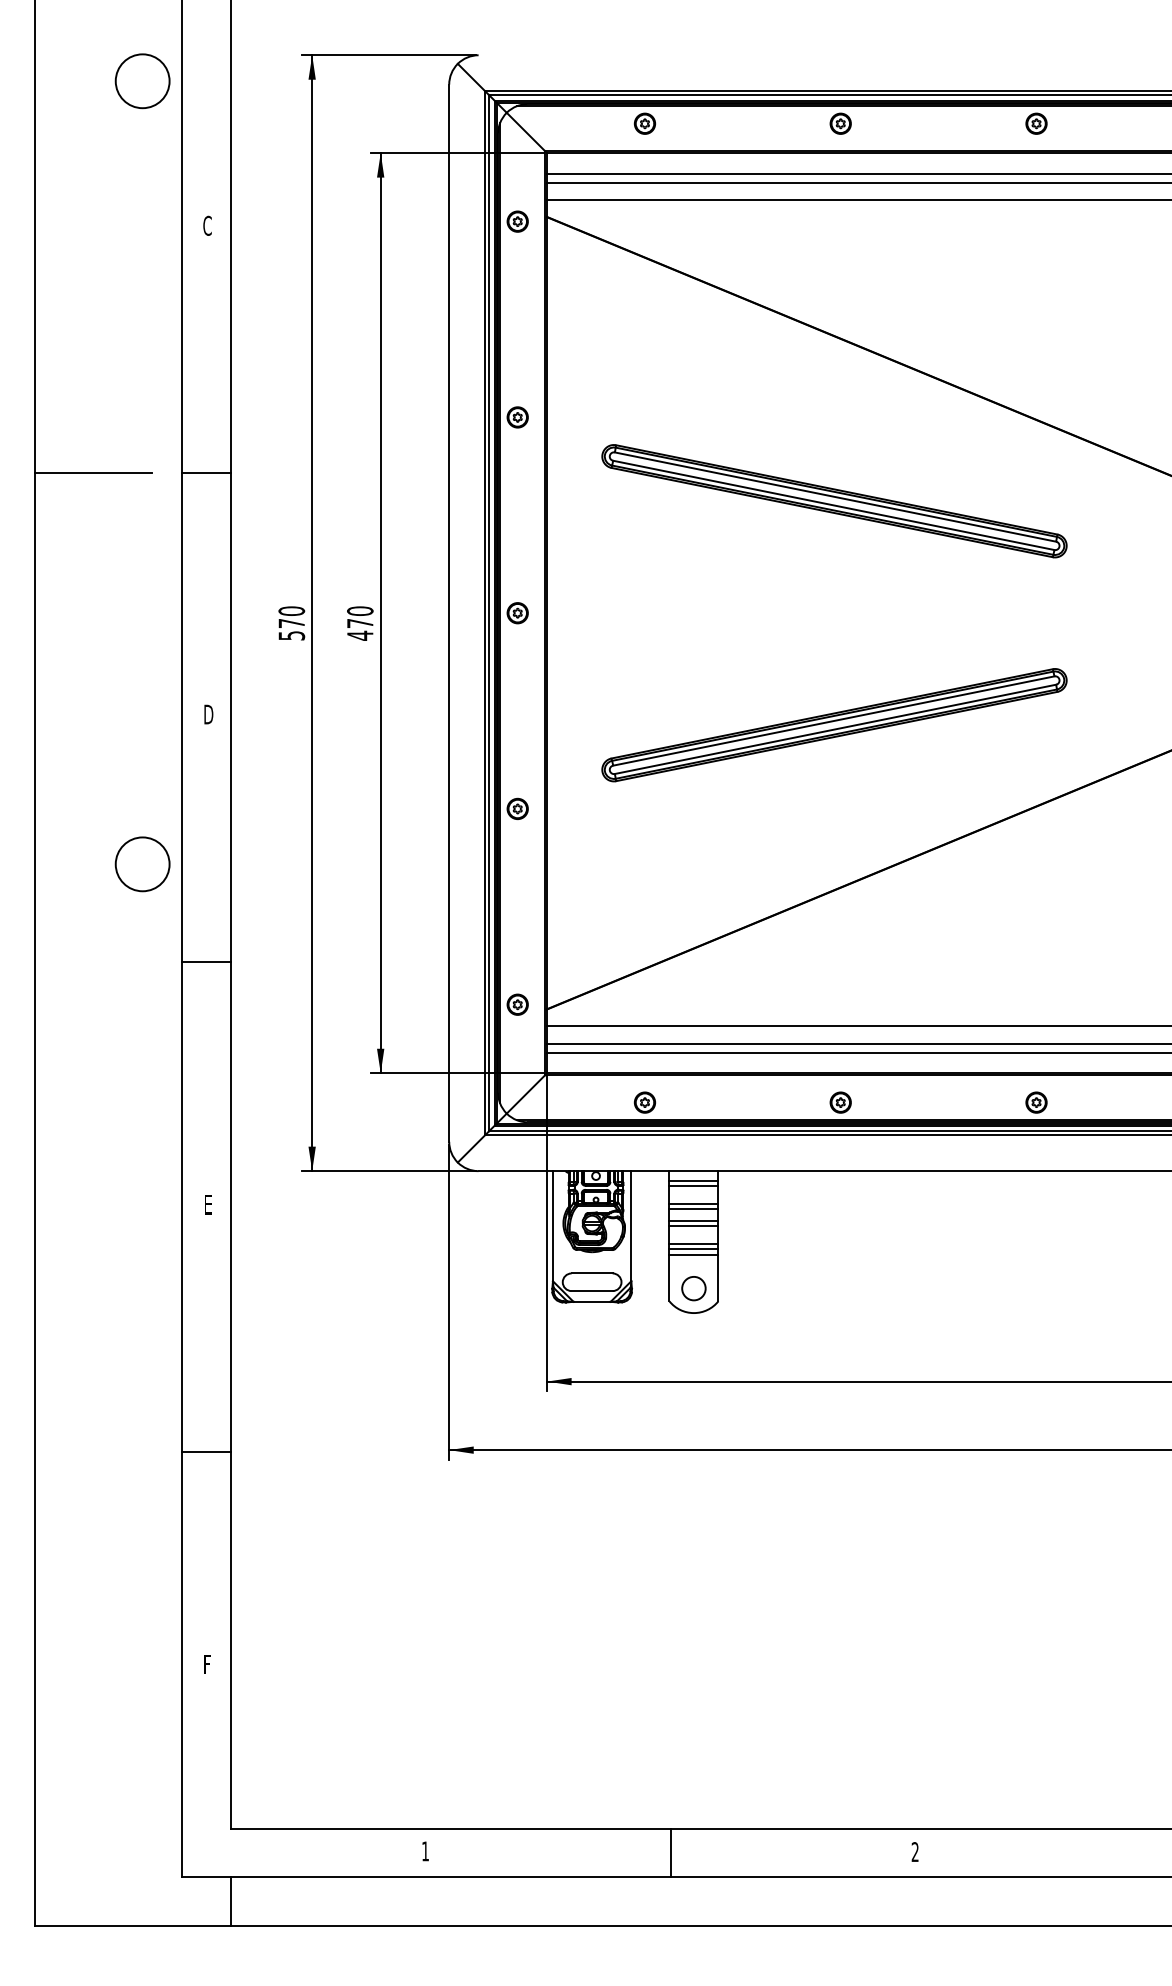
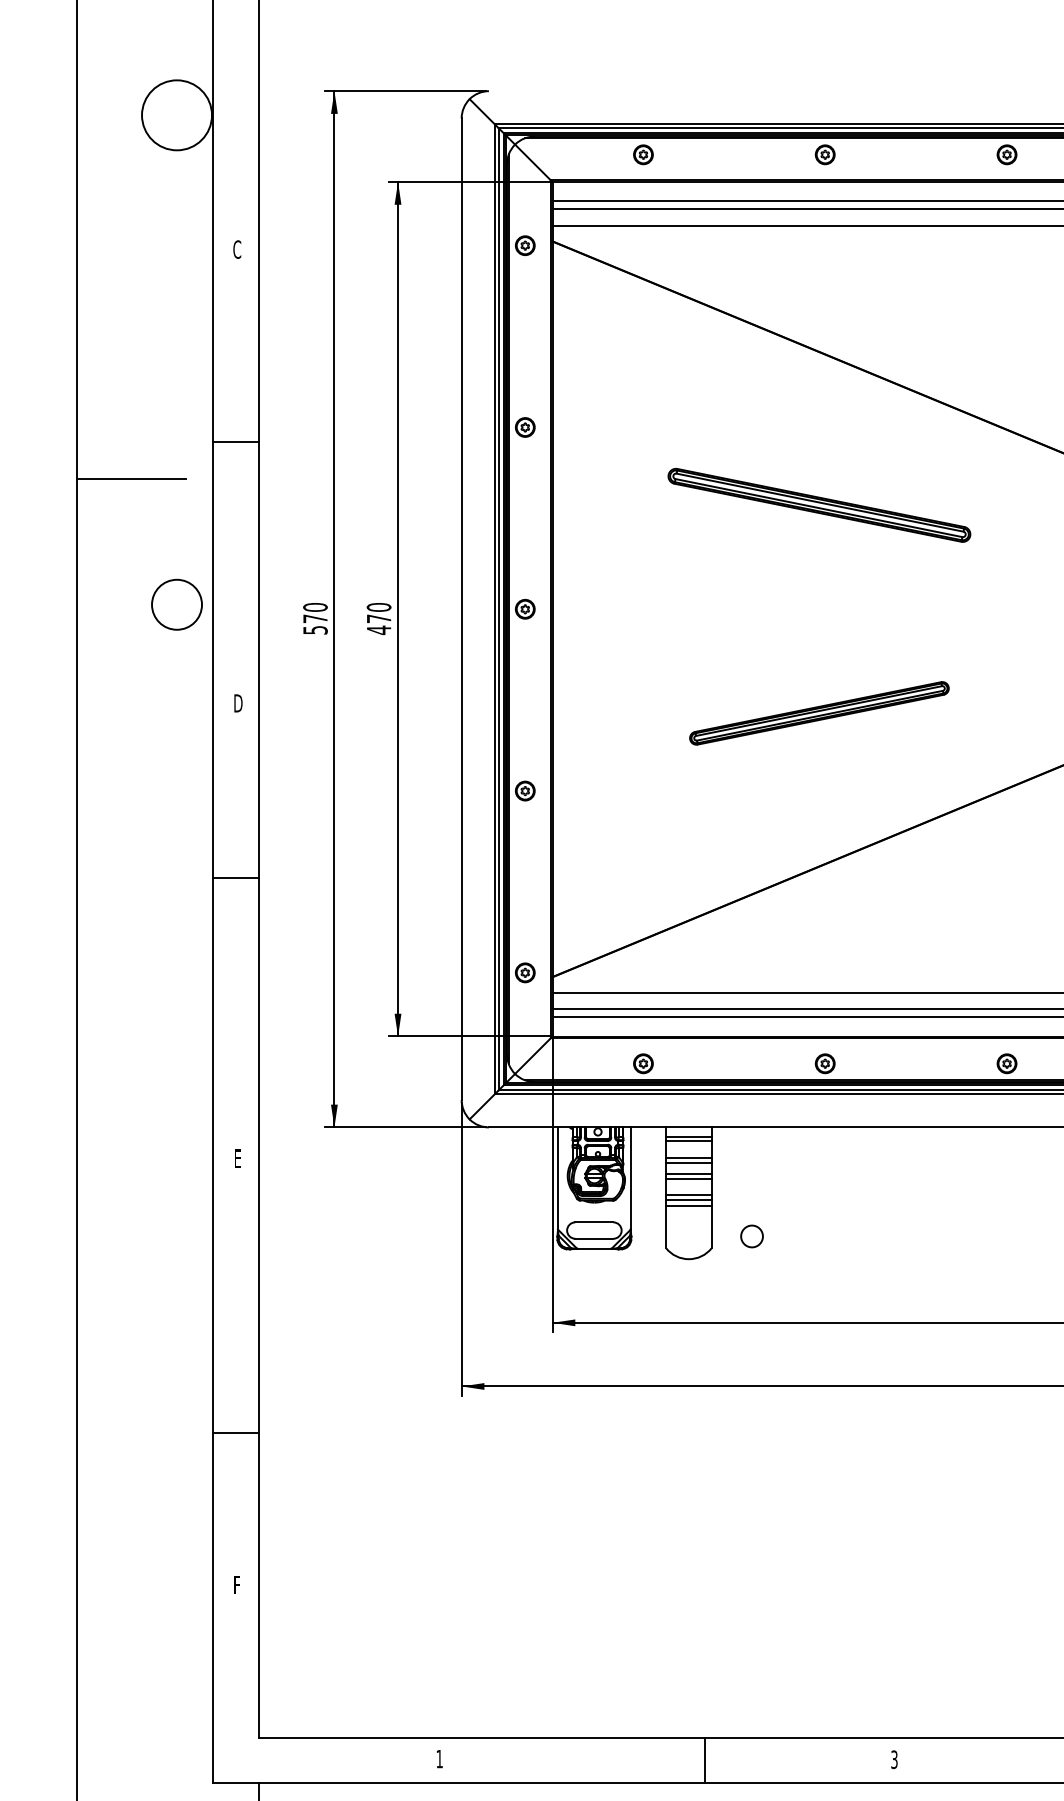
circle: (142, 81) -> (176, 115), size x1.4
line: (205, 472) -> (235, 441), moved
part: (834, 501) -> (819, 505), size x0.7
part: (834, 725) -> (819, 713), size x0.6
circle: (142, 864) -> (176, 604), moved
line: (205, 962) -> (235, 877), moved
circle: (693, 1288) -> (751, 1236), moved
line: (205, 1451) -> (235, 1433), moved
line: (671, 1852) -> (705, 1760), moved
text: (914, 1852) -> (893, 1760), 2 -> 3

